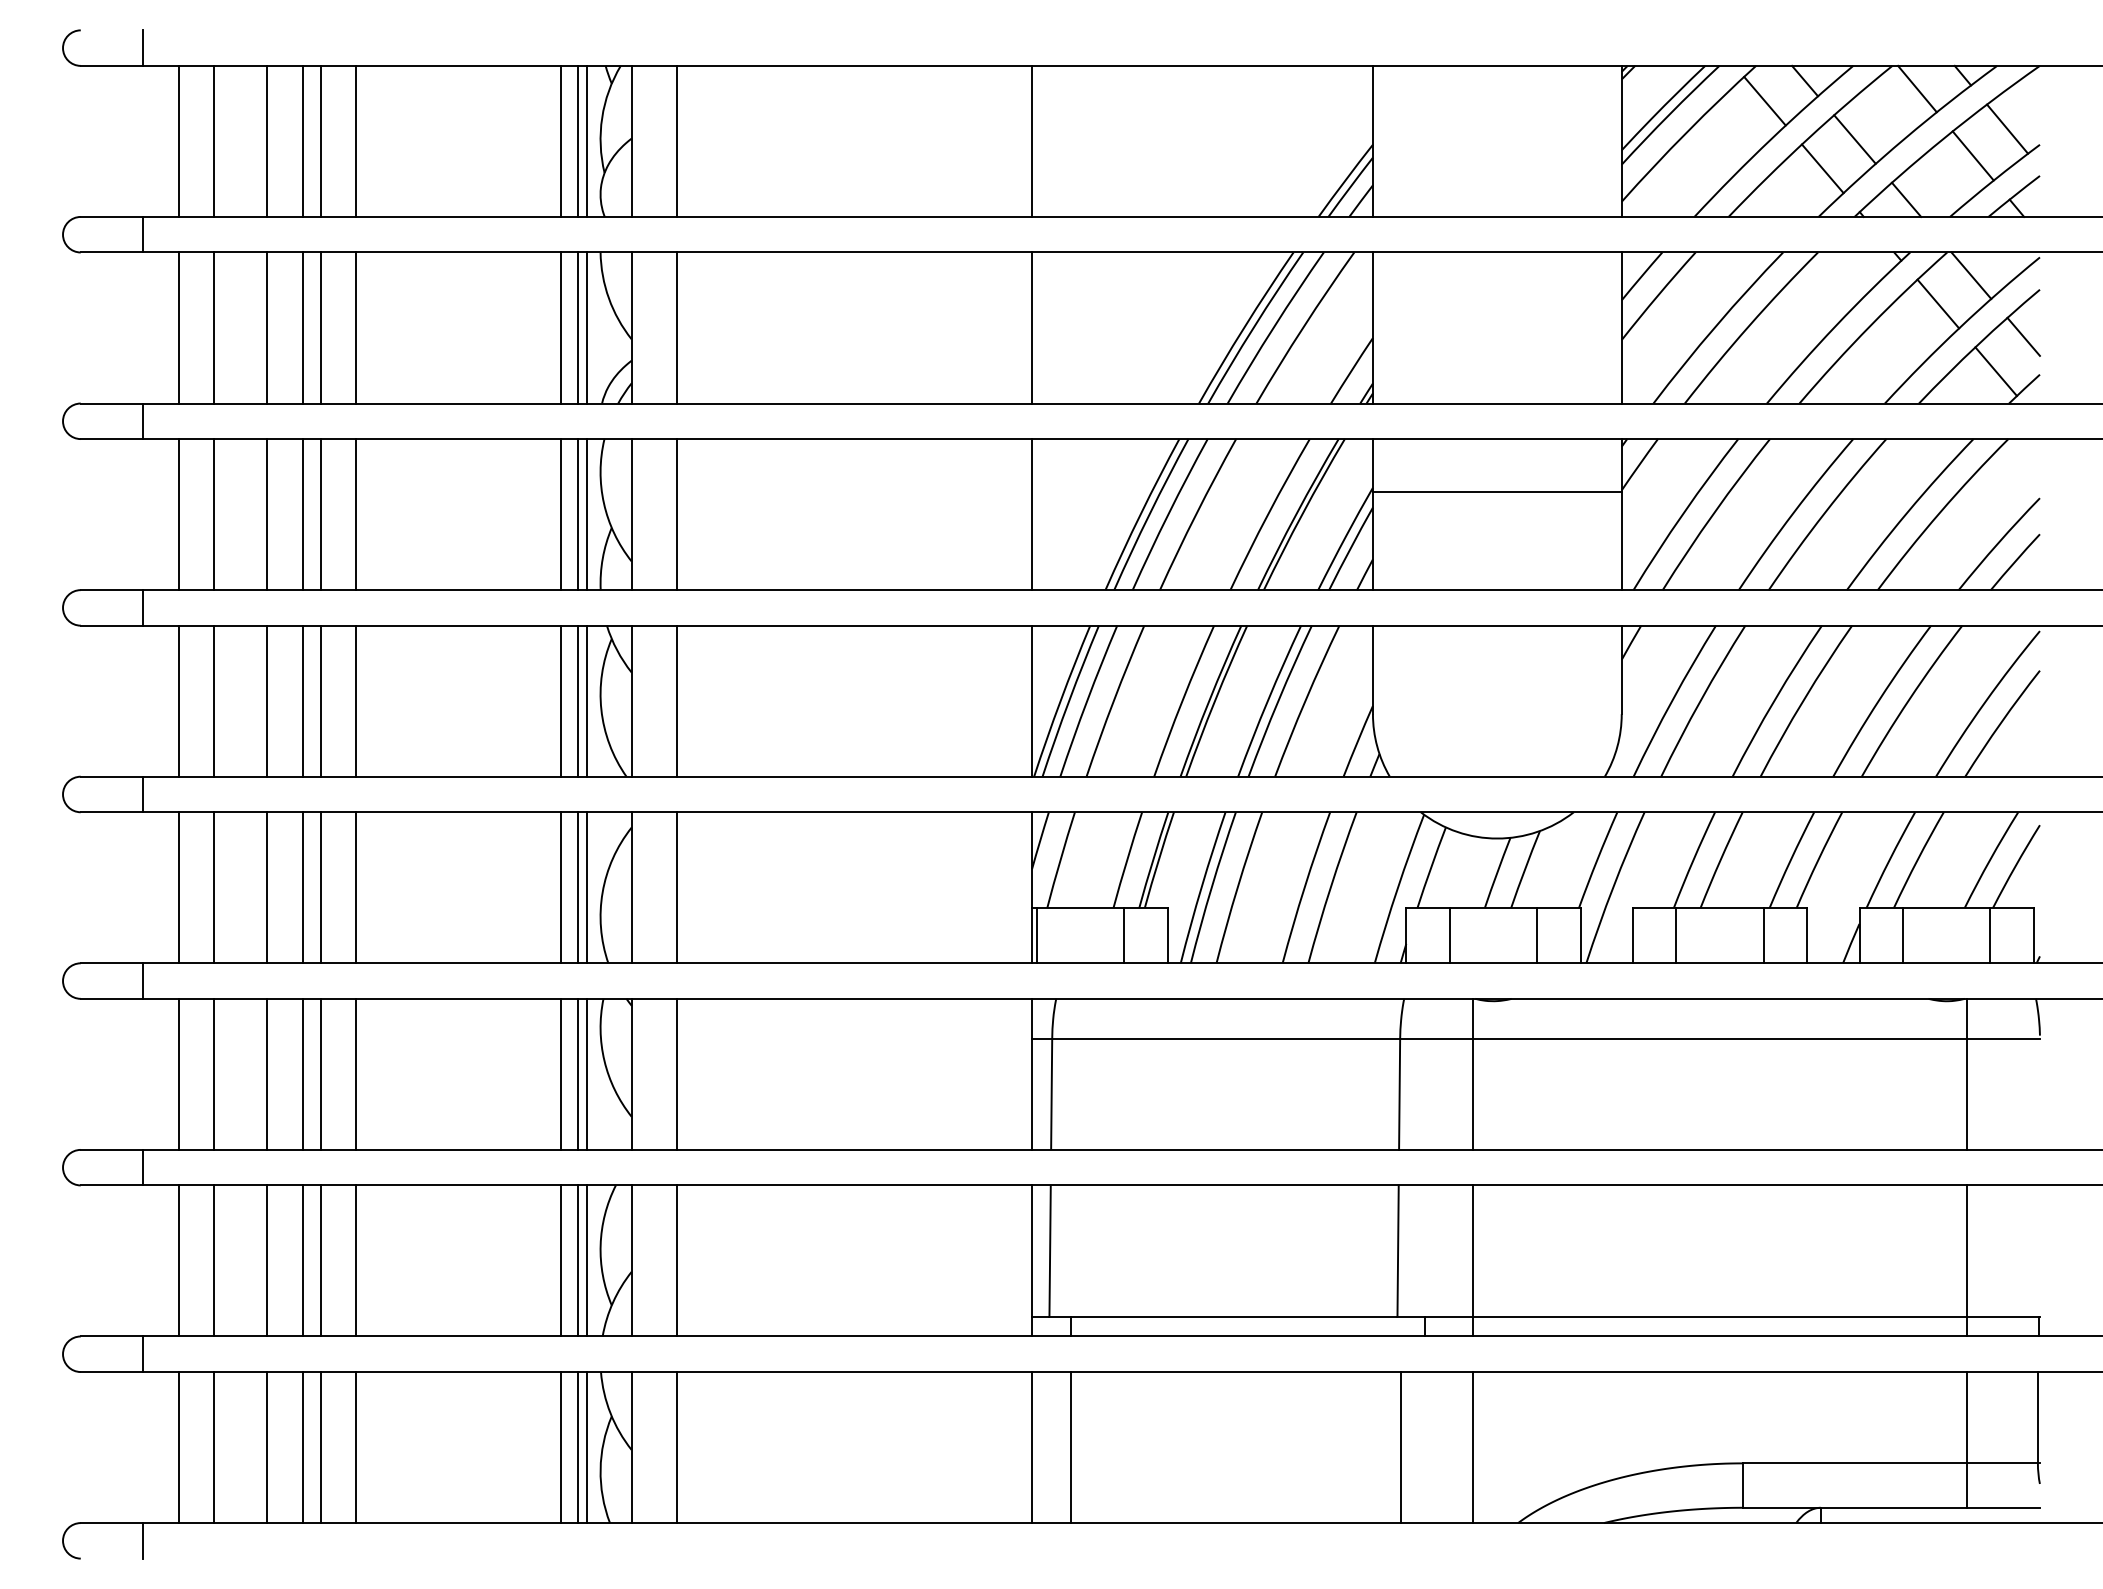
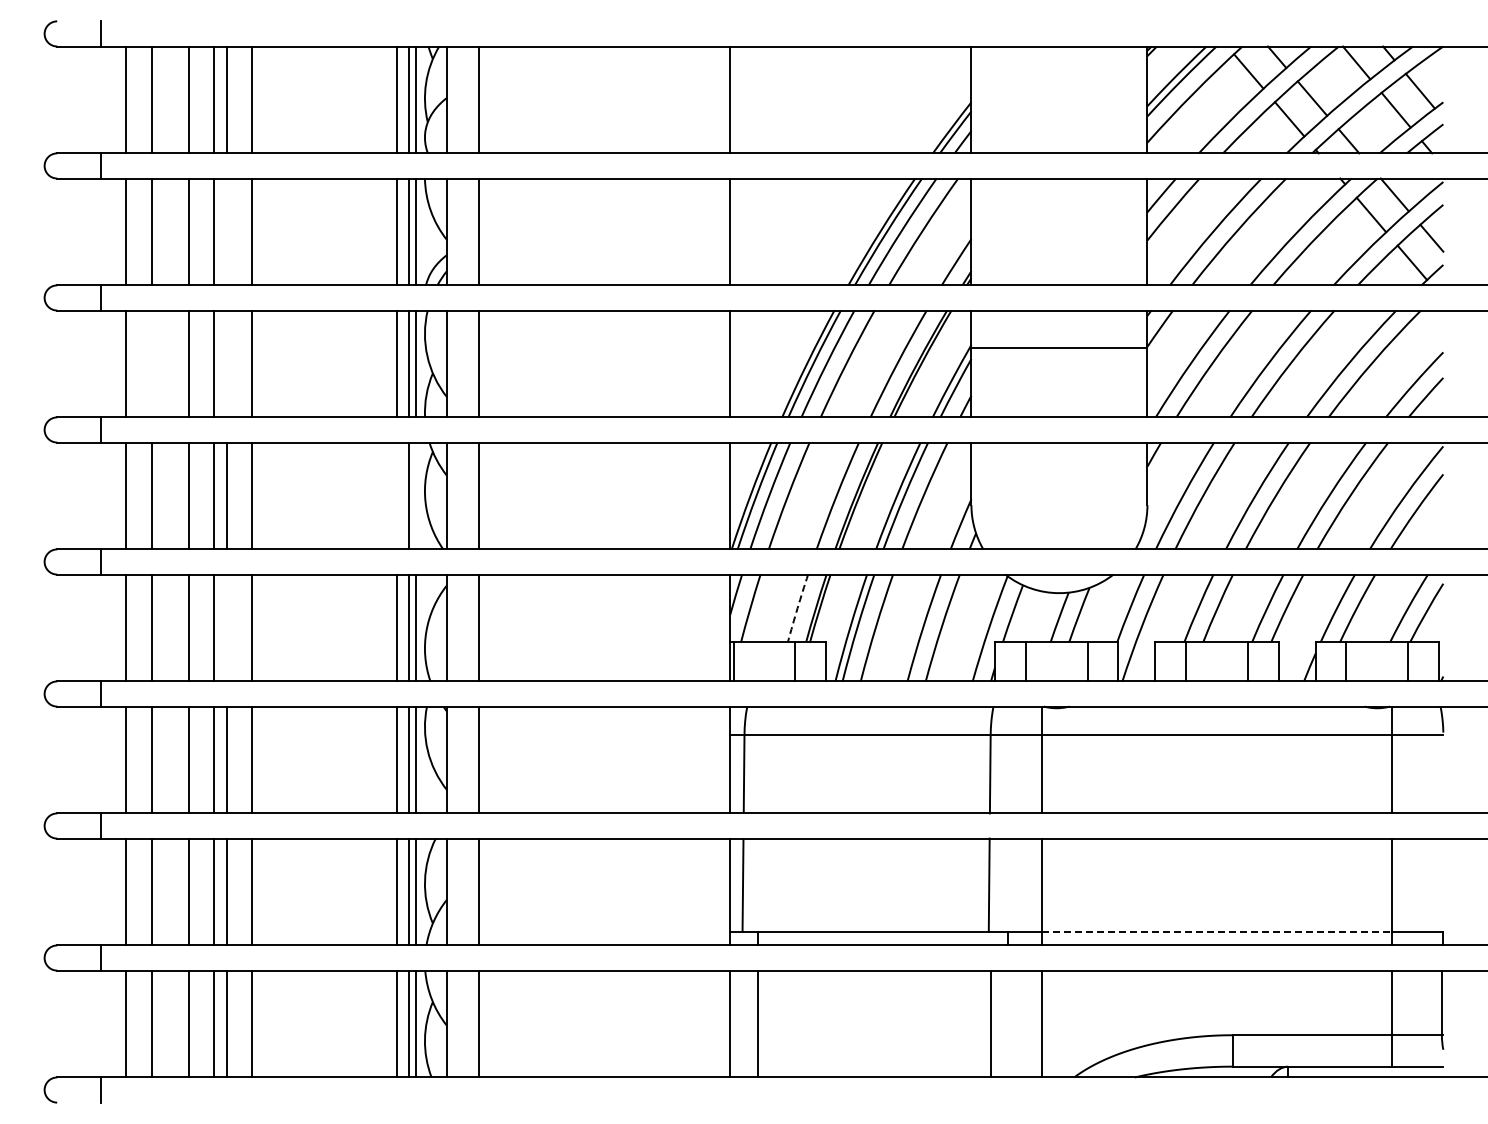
line: (320, 327) -> (226, 231), removed
line: (214, 513) -> (151, 363), removed
line: (320, 513) -> (226, 363), removed
line: (561, 700) -> (397, 495), removed
line: (587, 700) -> (415, 495), removed
arc: (1127, 860) -> (797, 608), solid -> dashed
line: (320, 887) -> (226, 627), removed
line: (1720, 1316) -> (1217, 931), solid -> dashed

